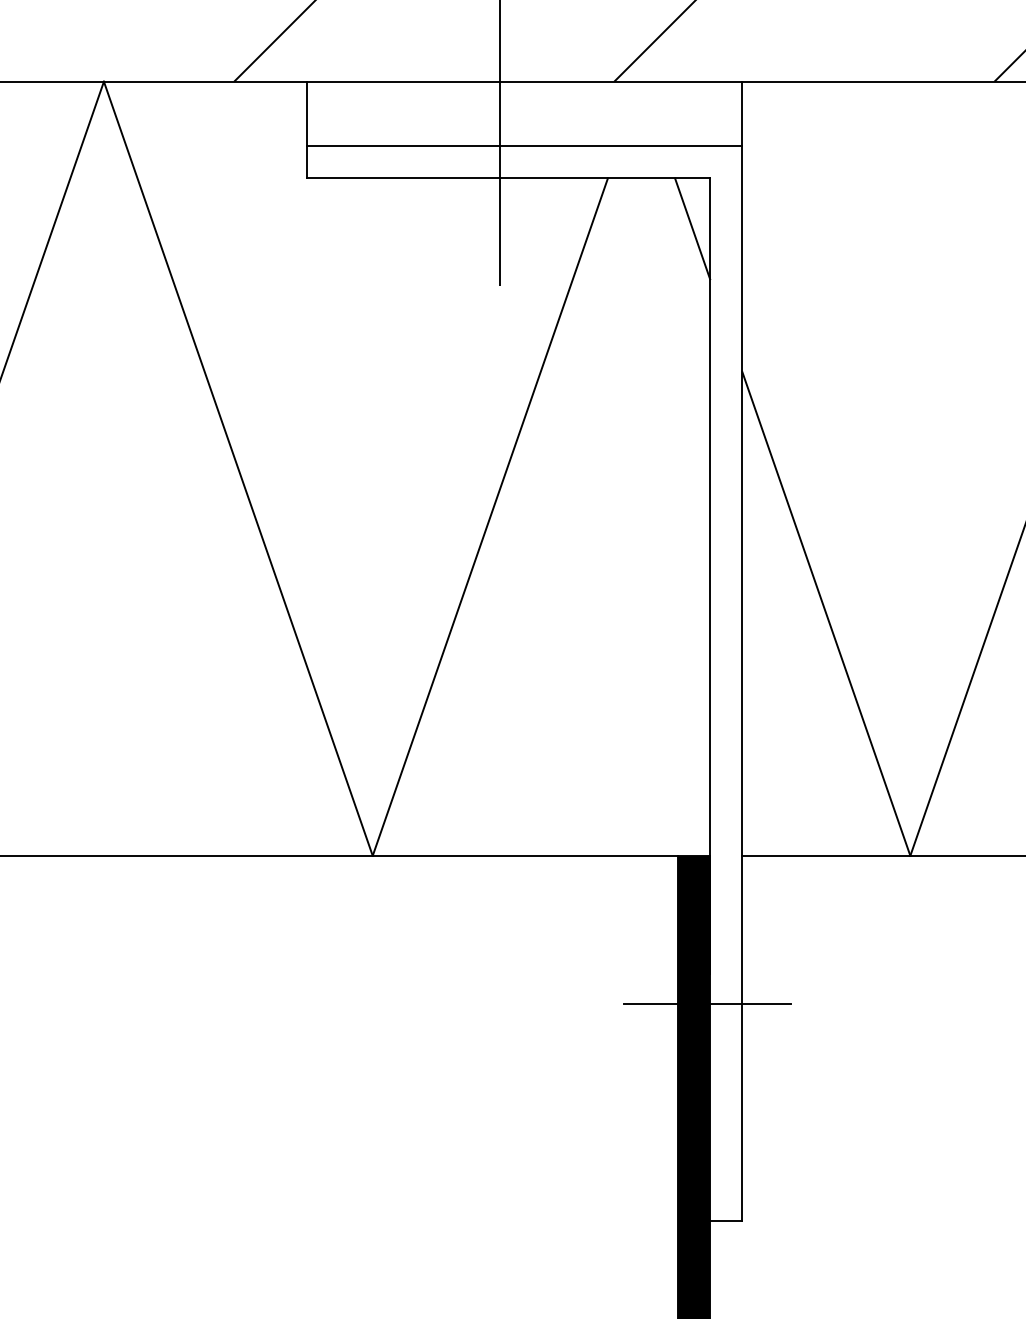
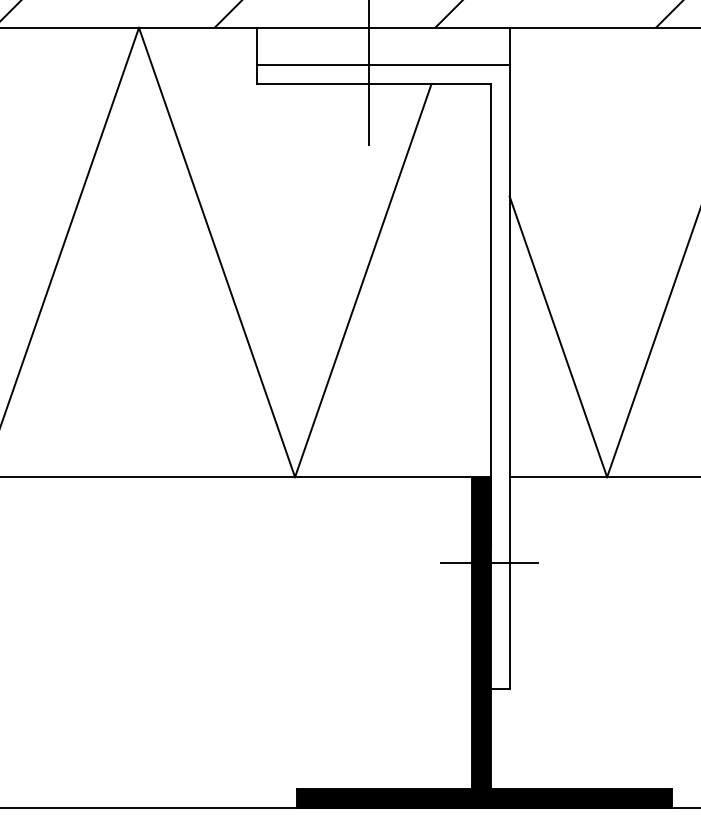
line: (692, 229) -> (480, 113), removed

